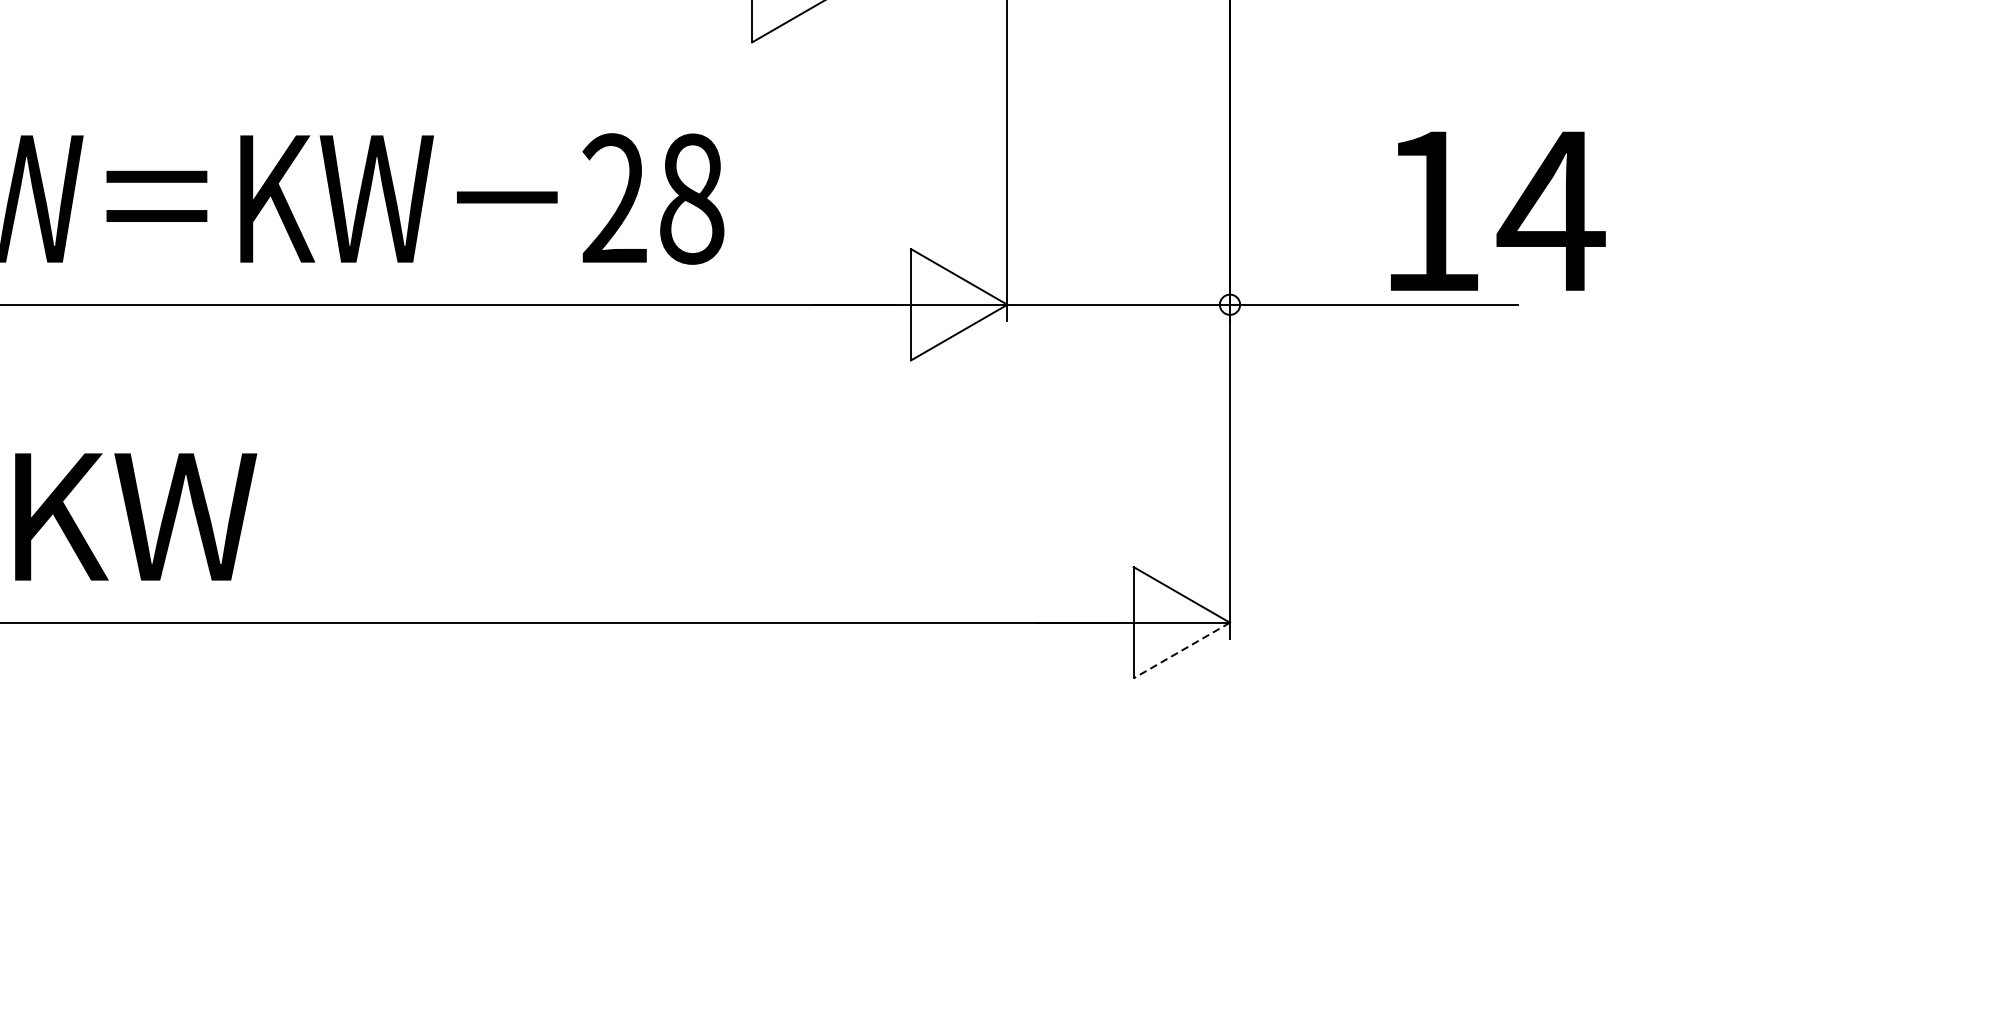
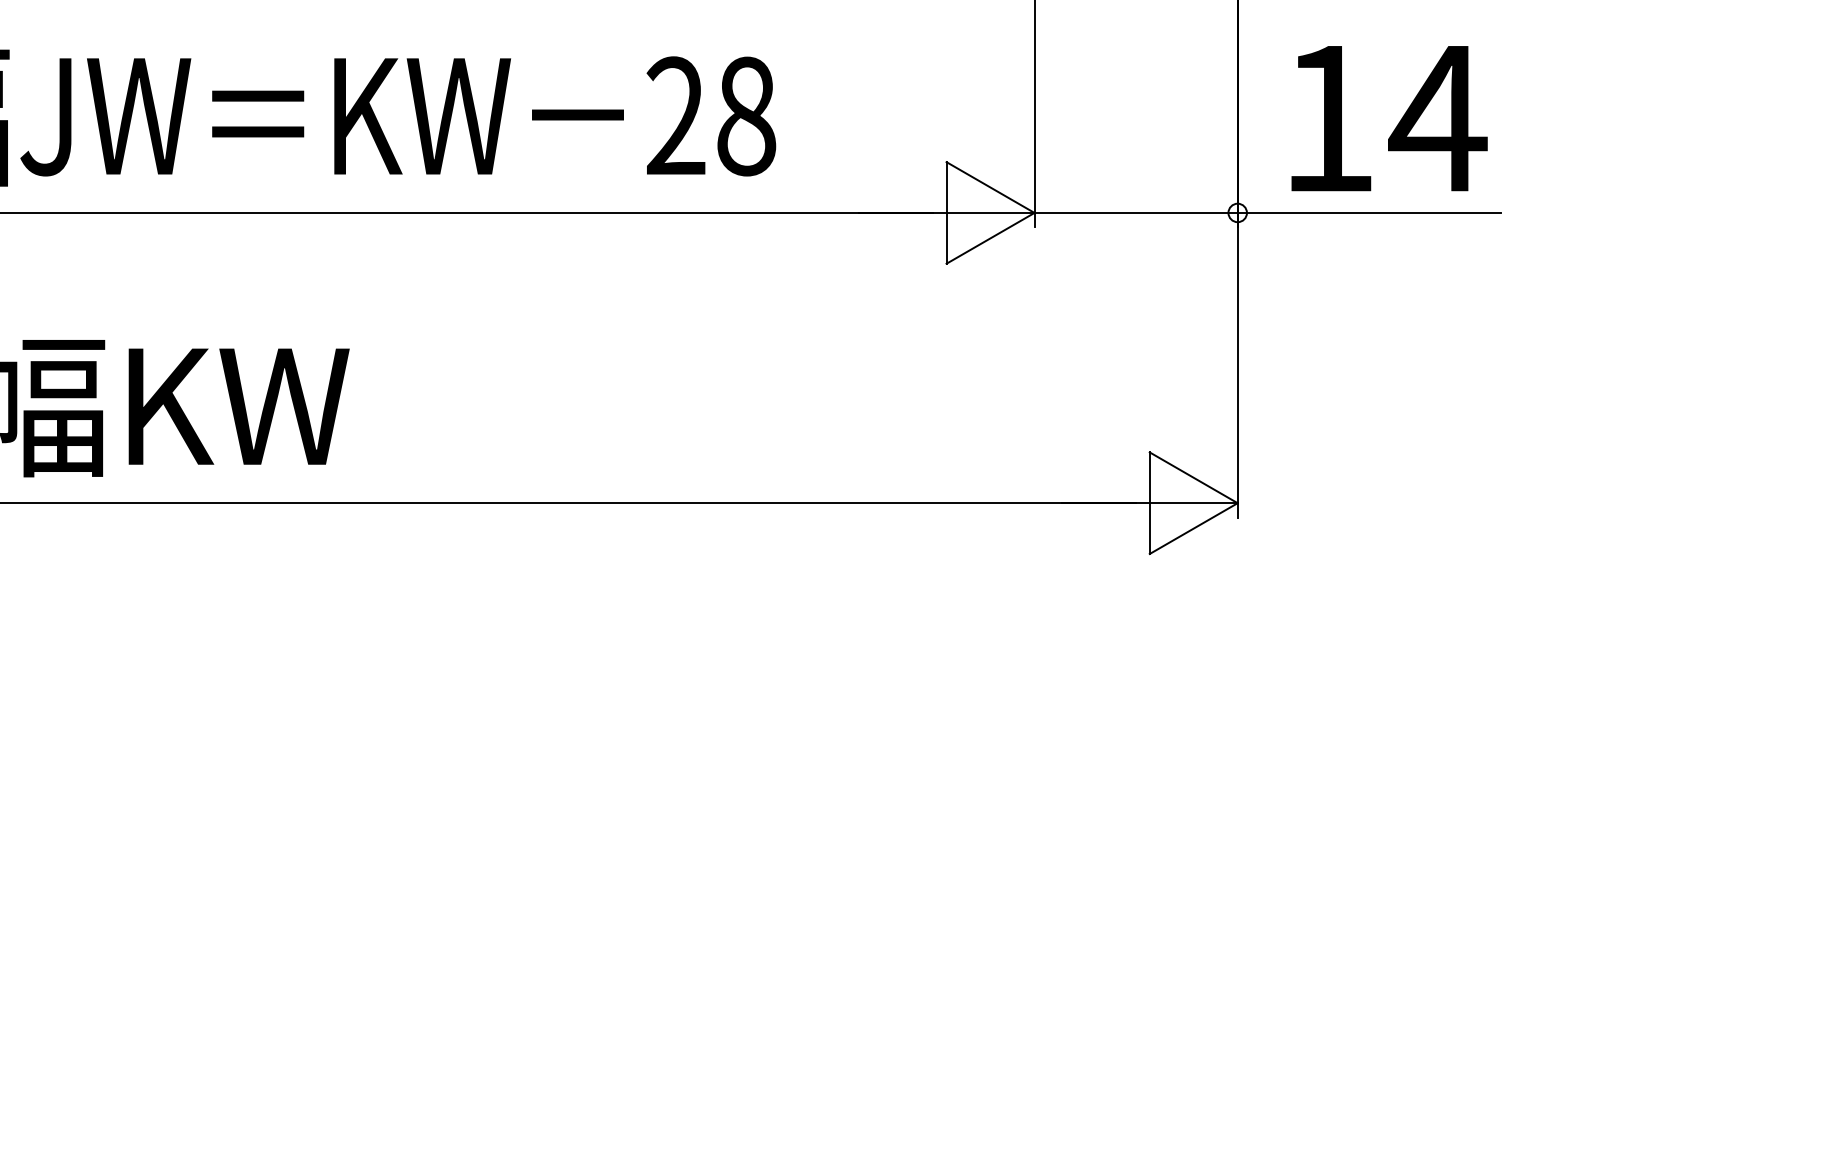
text: (1498, 211) -> (1389, 118), moved
line: (1181, 650) -> (1193, 528), dashed -> solid

